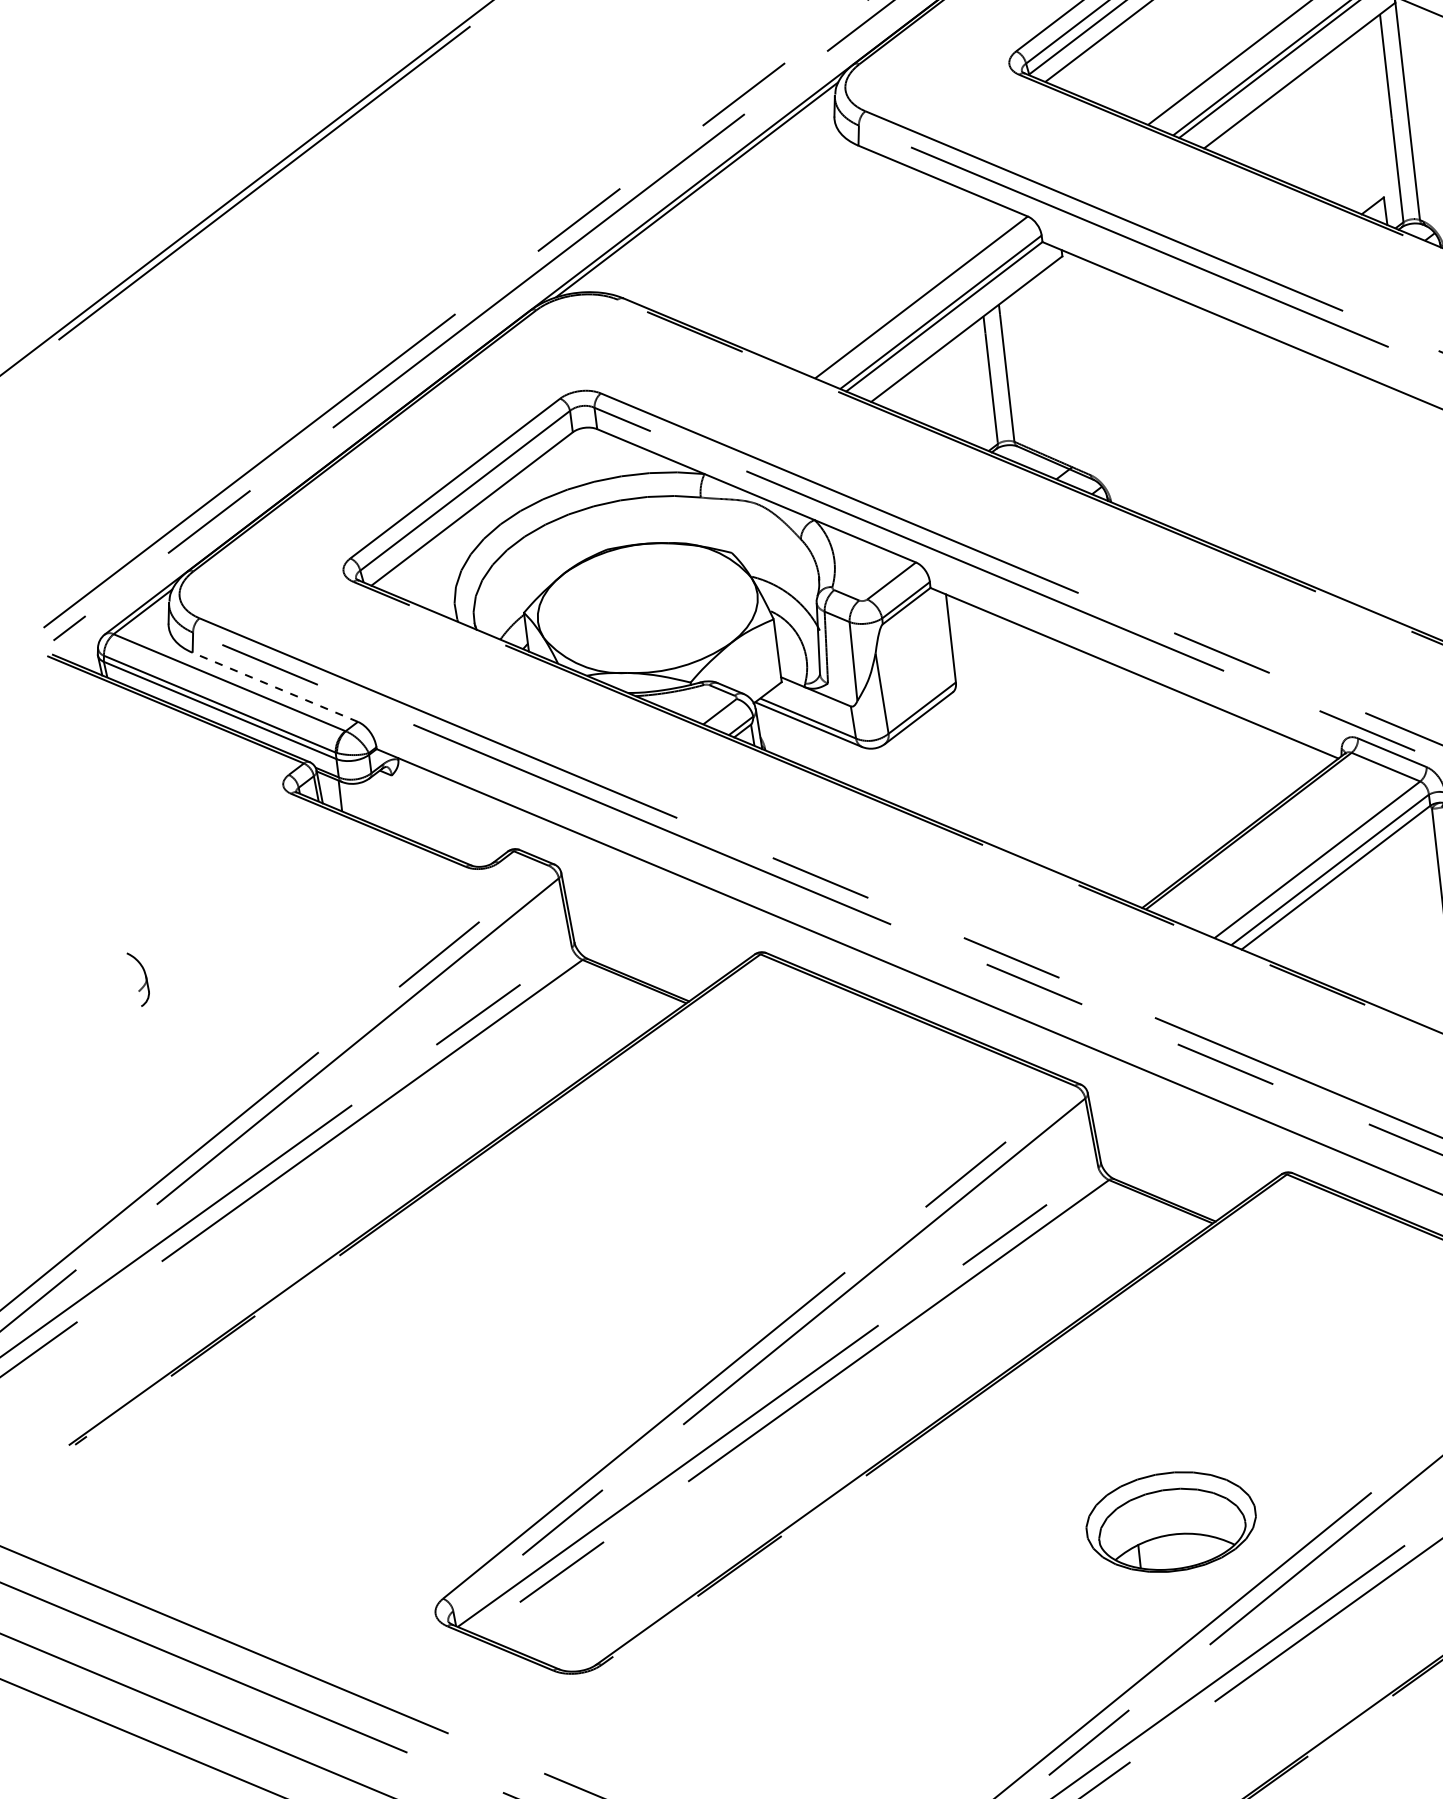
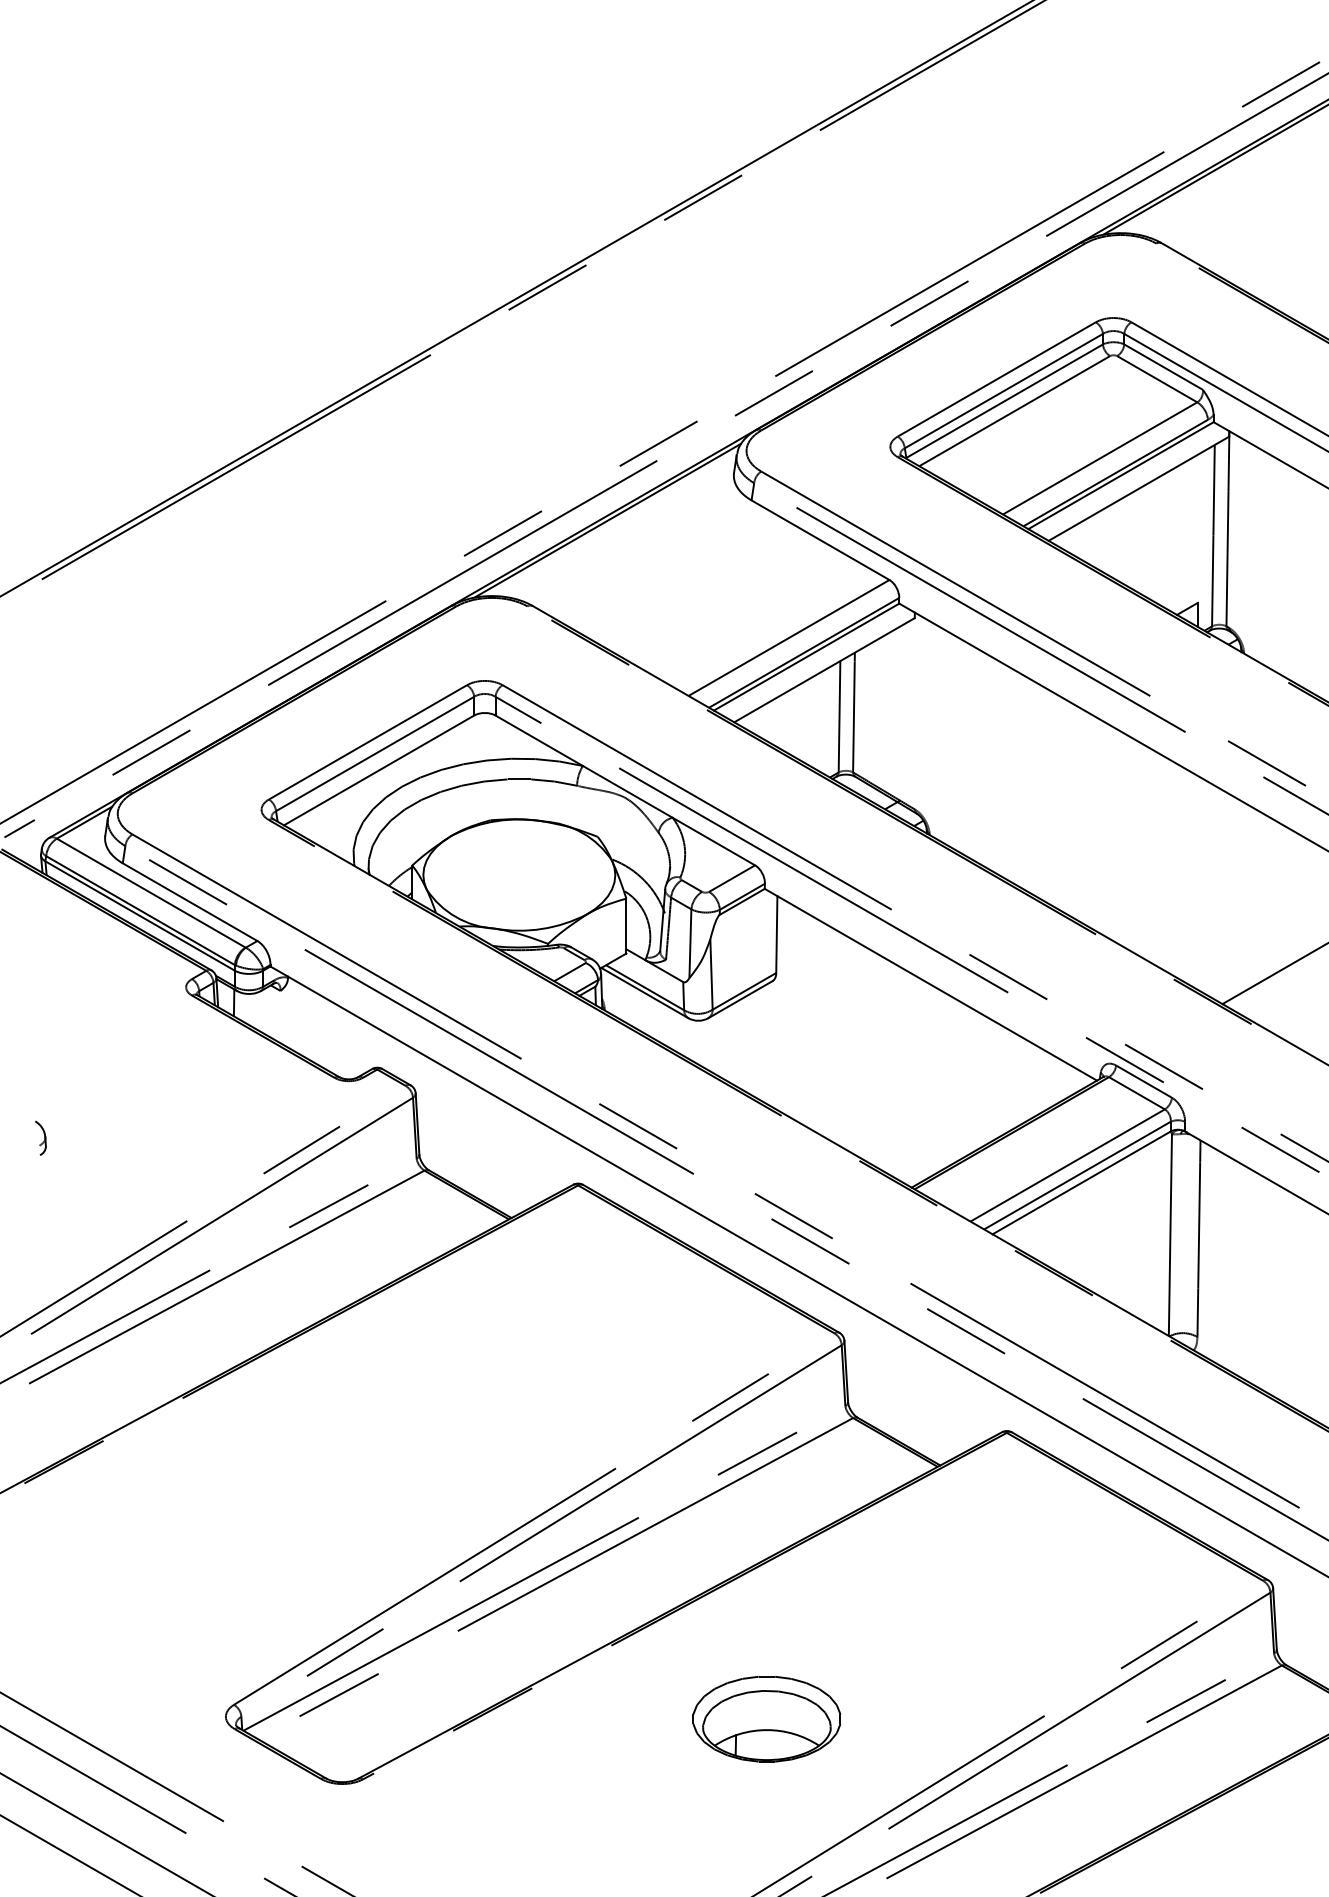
line: (275, 687) -> (190, 902), dashed -> solid
part: (138, 978) -> (40, 1137), size x0.71
part: (1170, 1522) -> (766, 1719), moved

